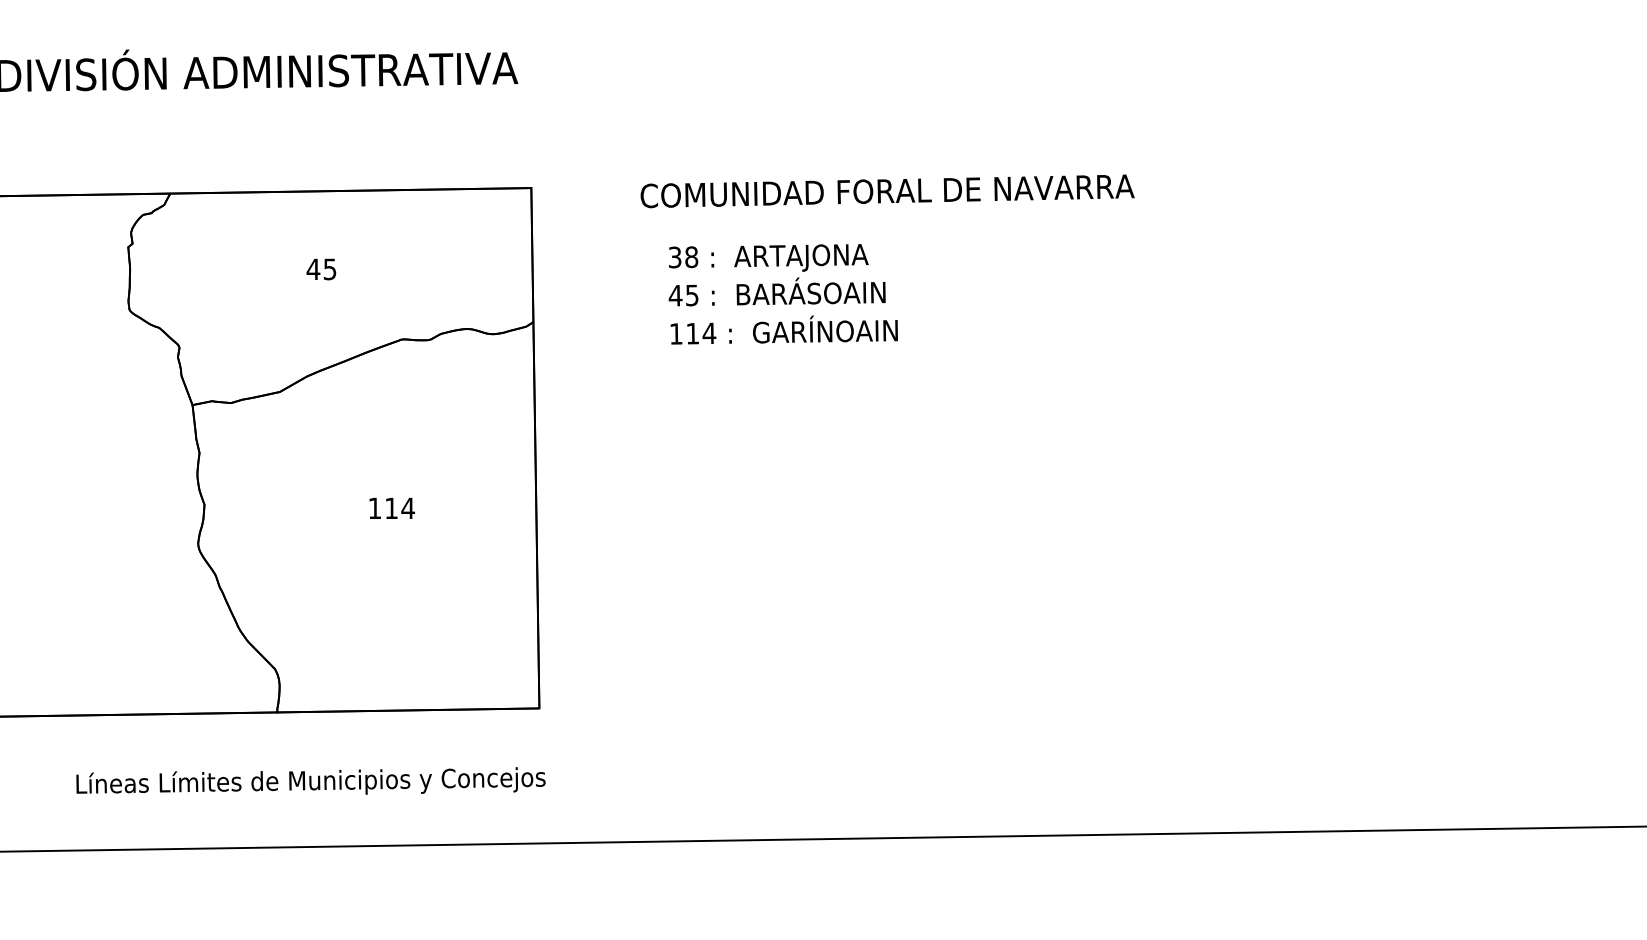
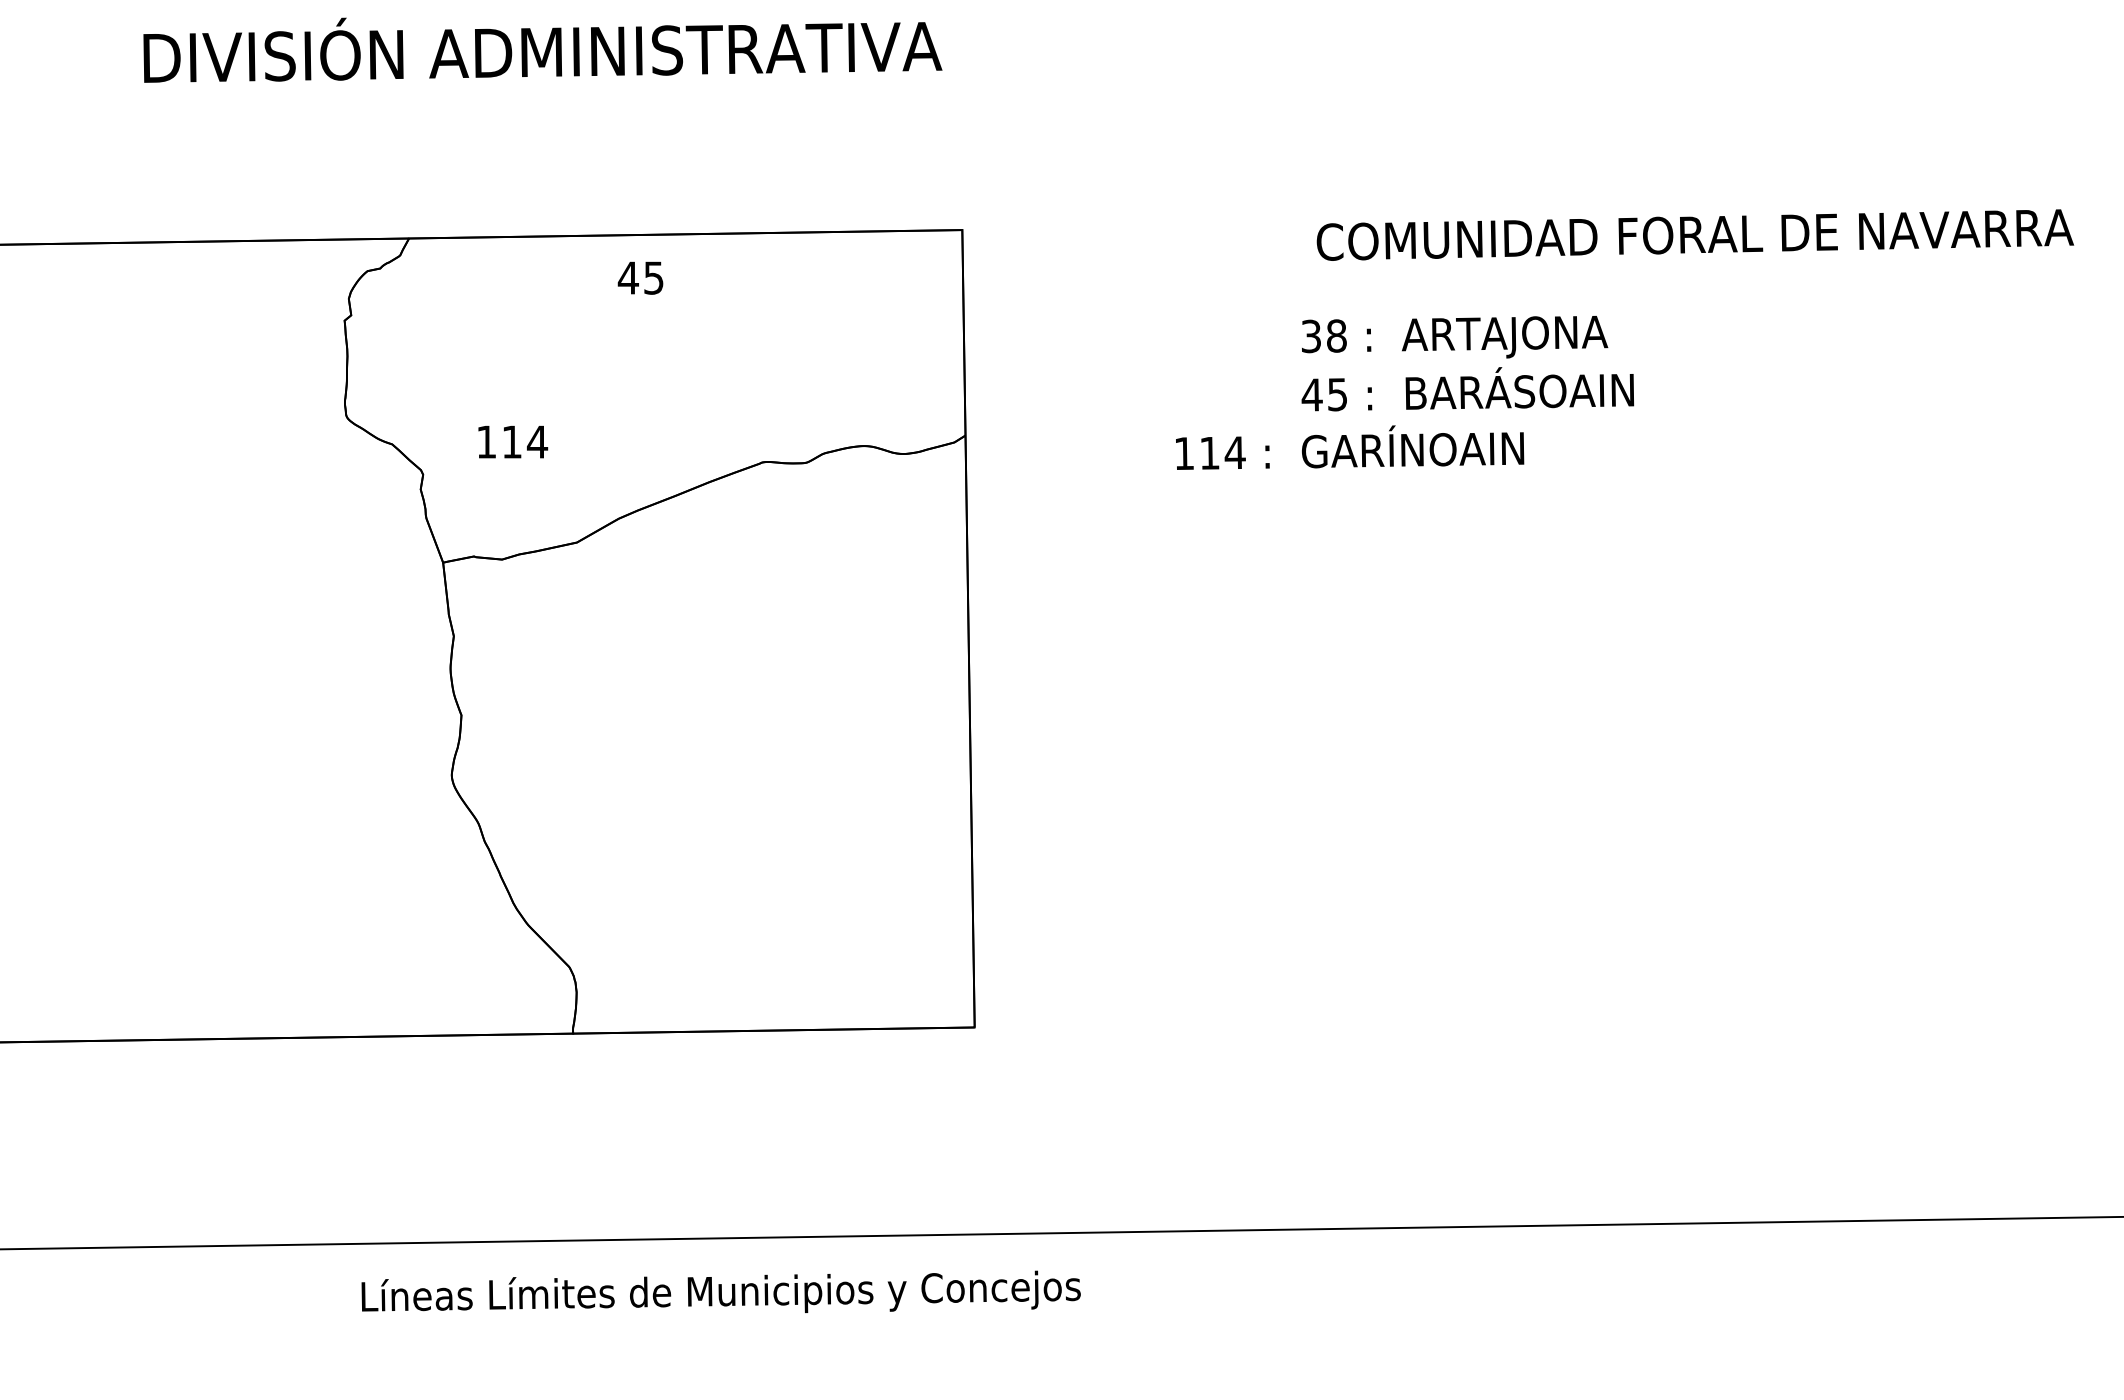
text: (887, 191) -> (1695, 235), moved
text: (321, 269) -> (640, 278), moved
text: (776, 275) -> (1466, 364), moved
text: (391, 507) -> (512, 440), moved
text: (310, 780) -> (720, 1291), moved

